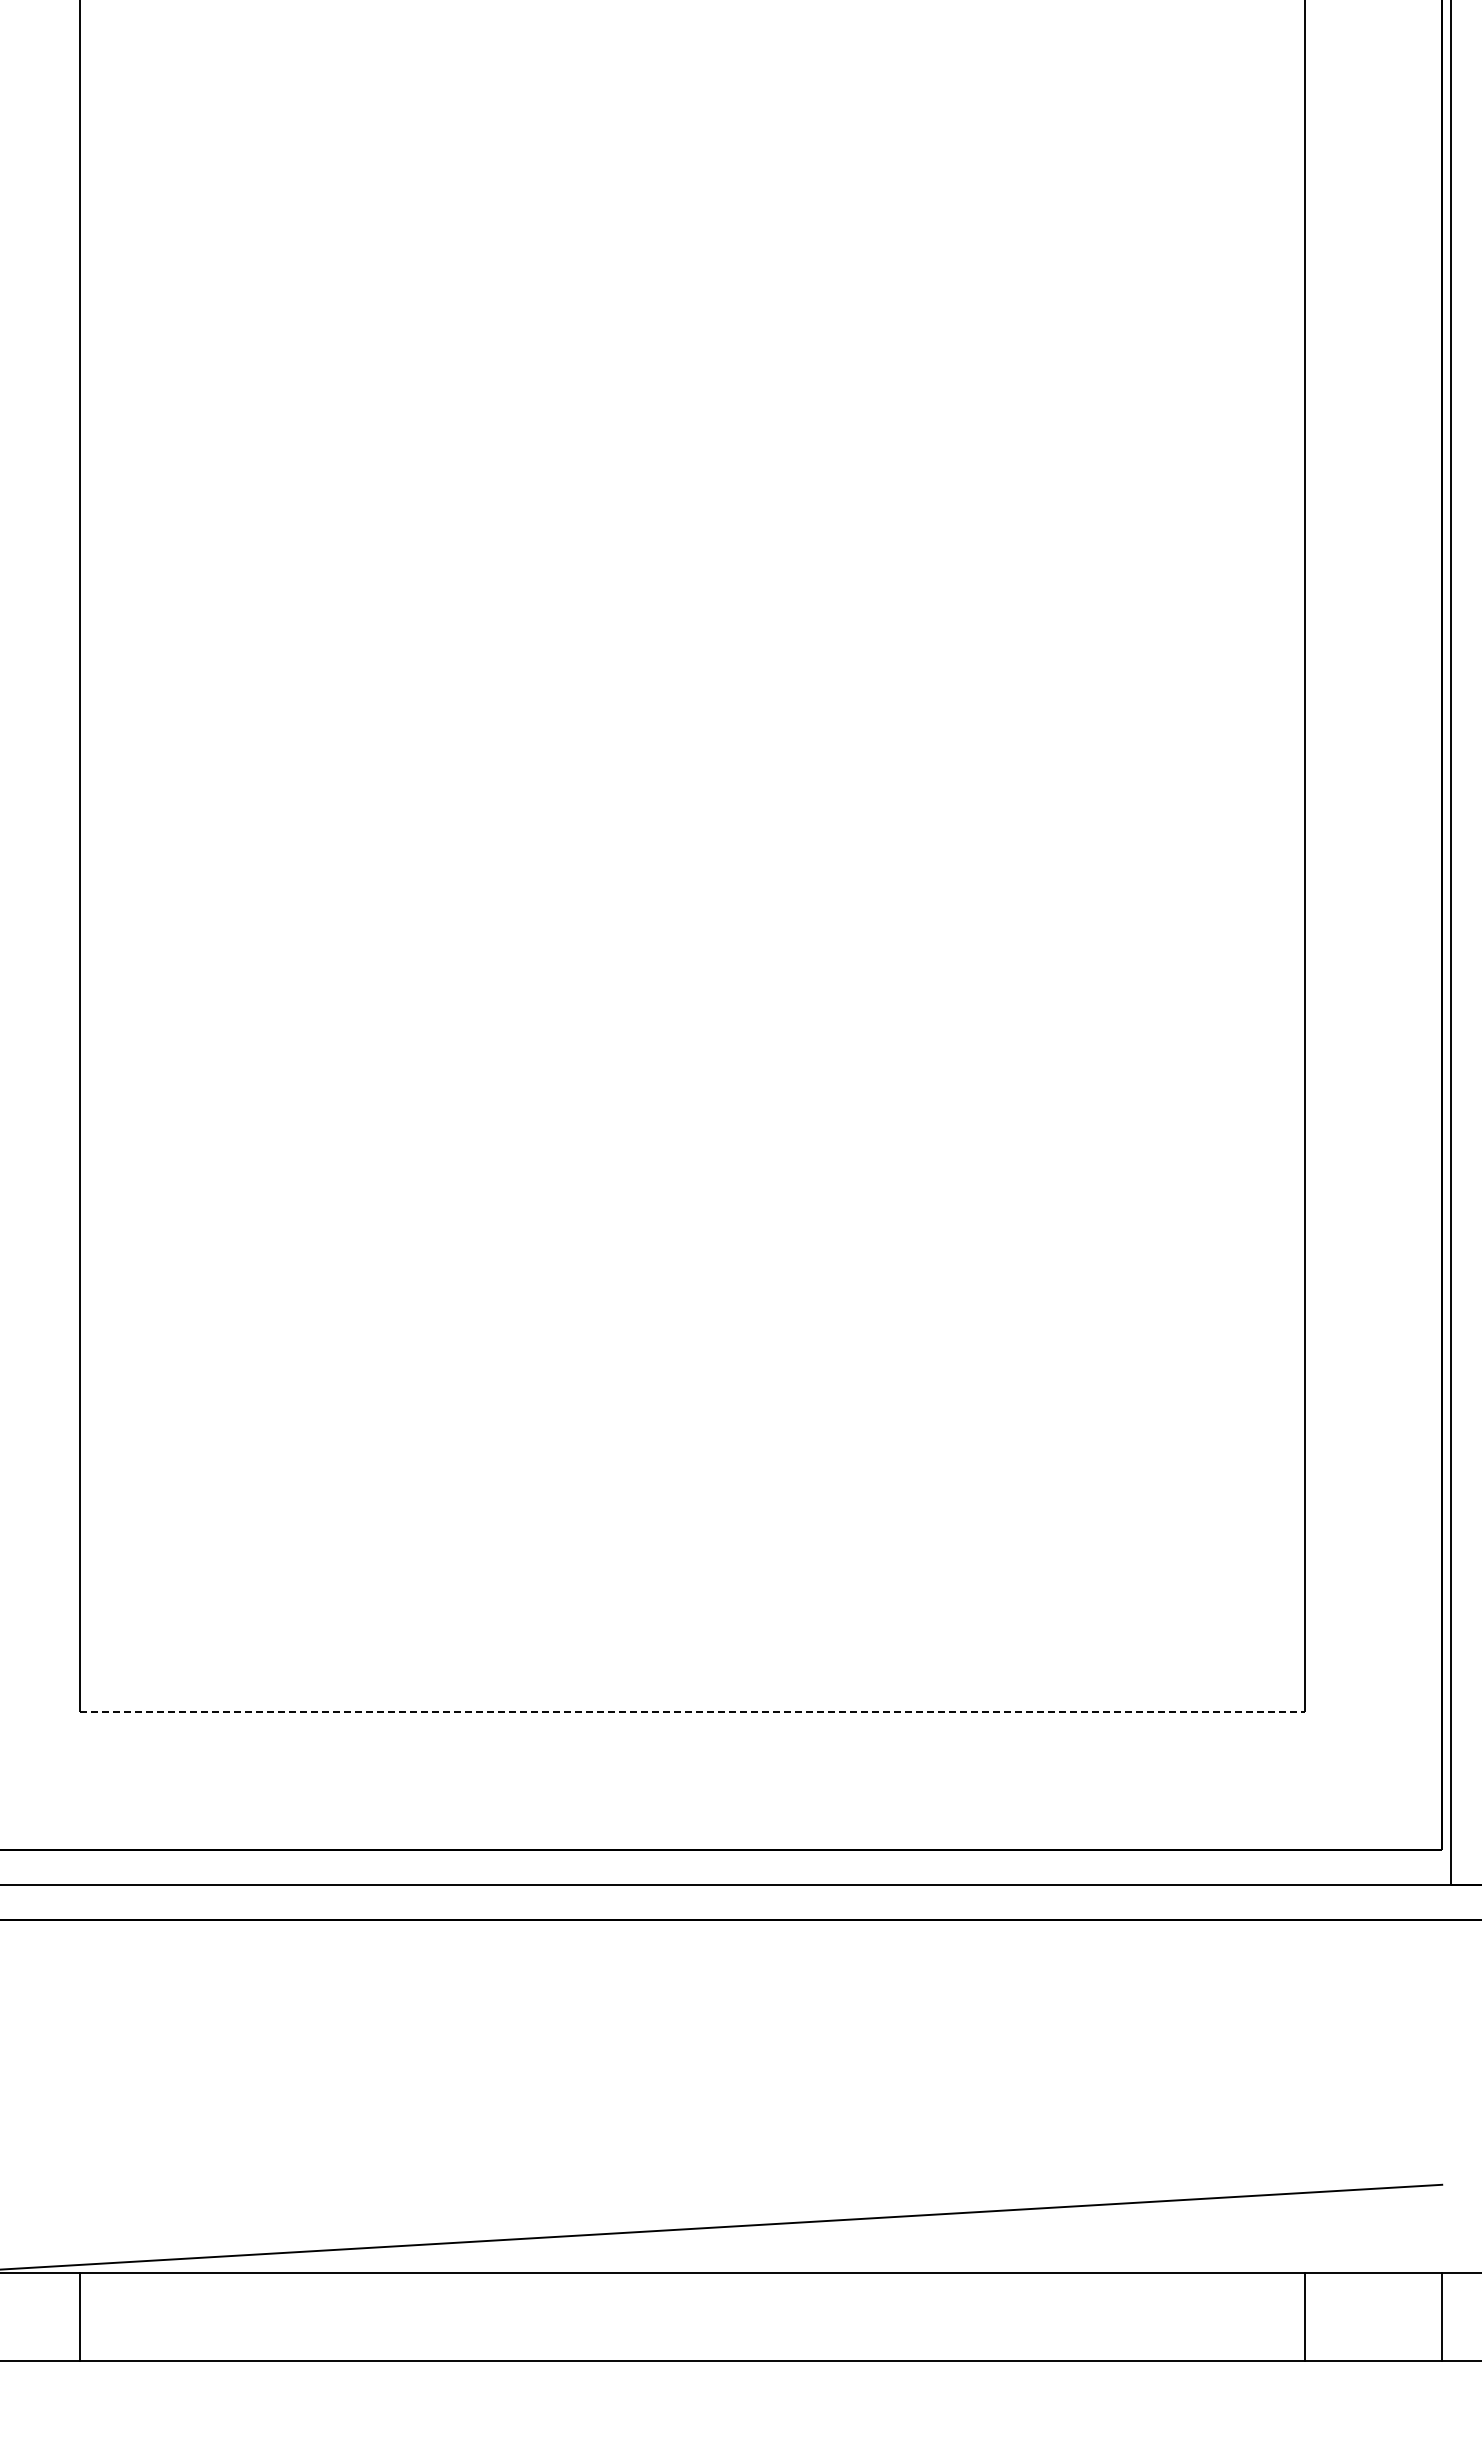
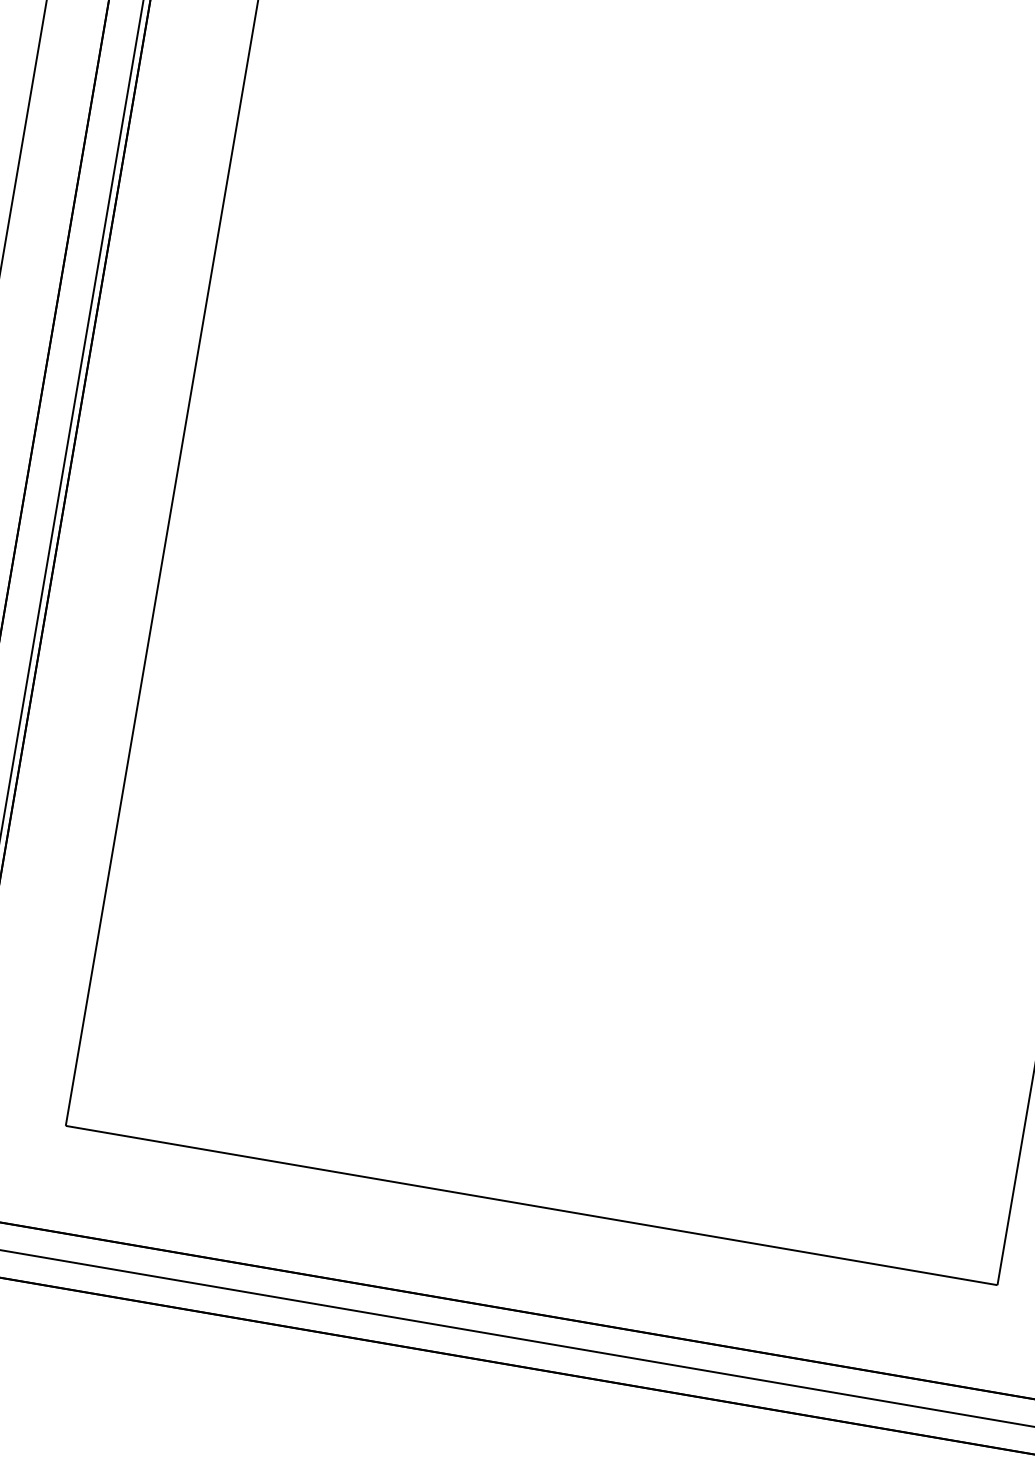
line: (692, 1712) -> (531, 1205), dashed -> solid

